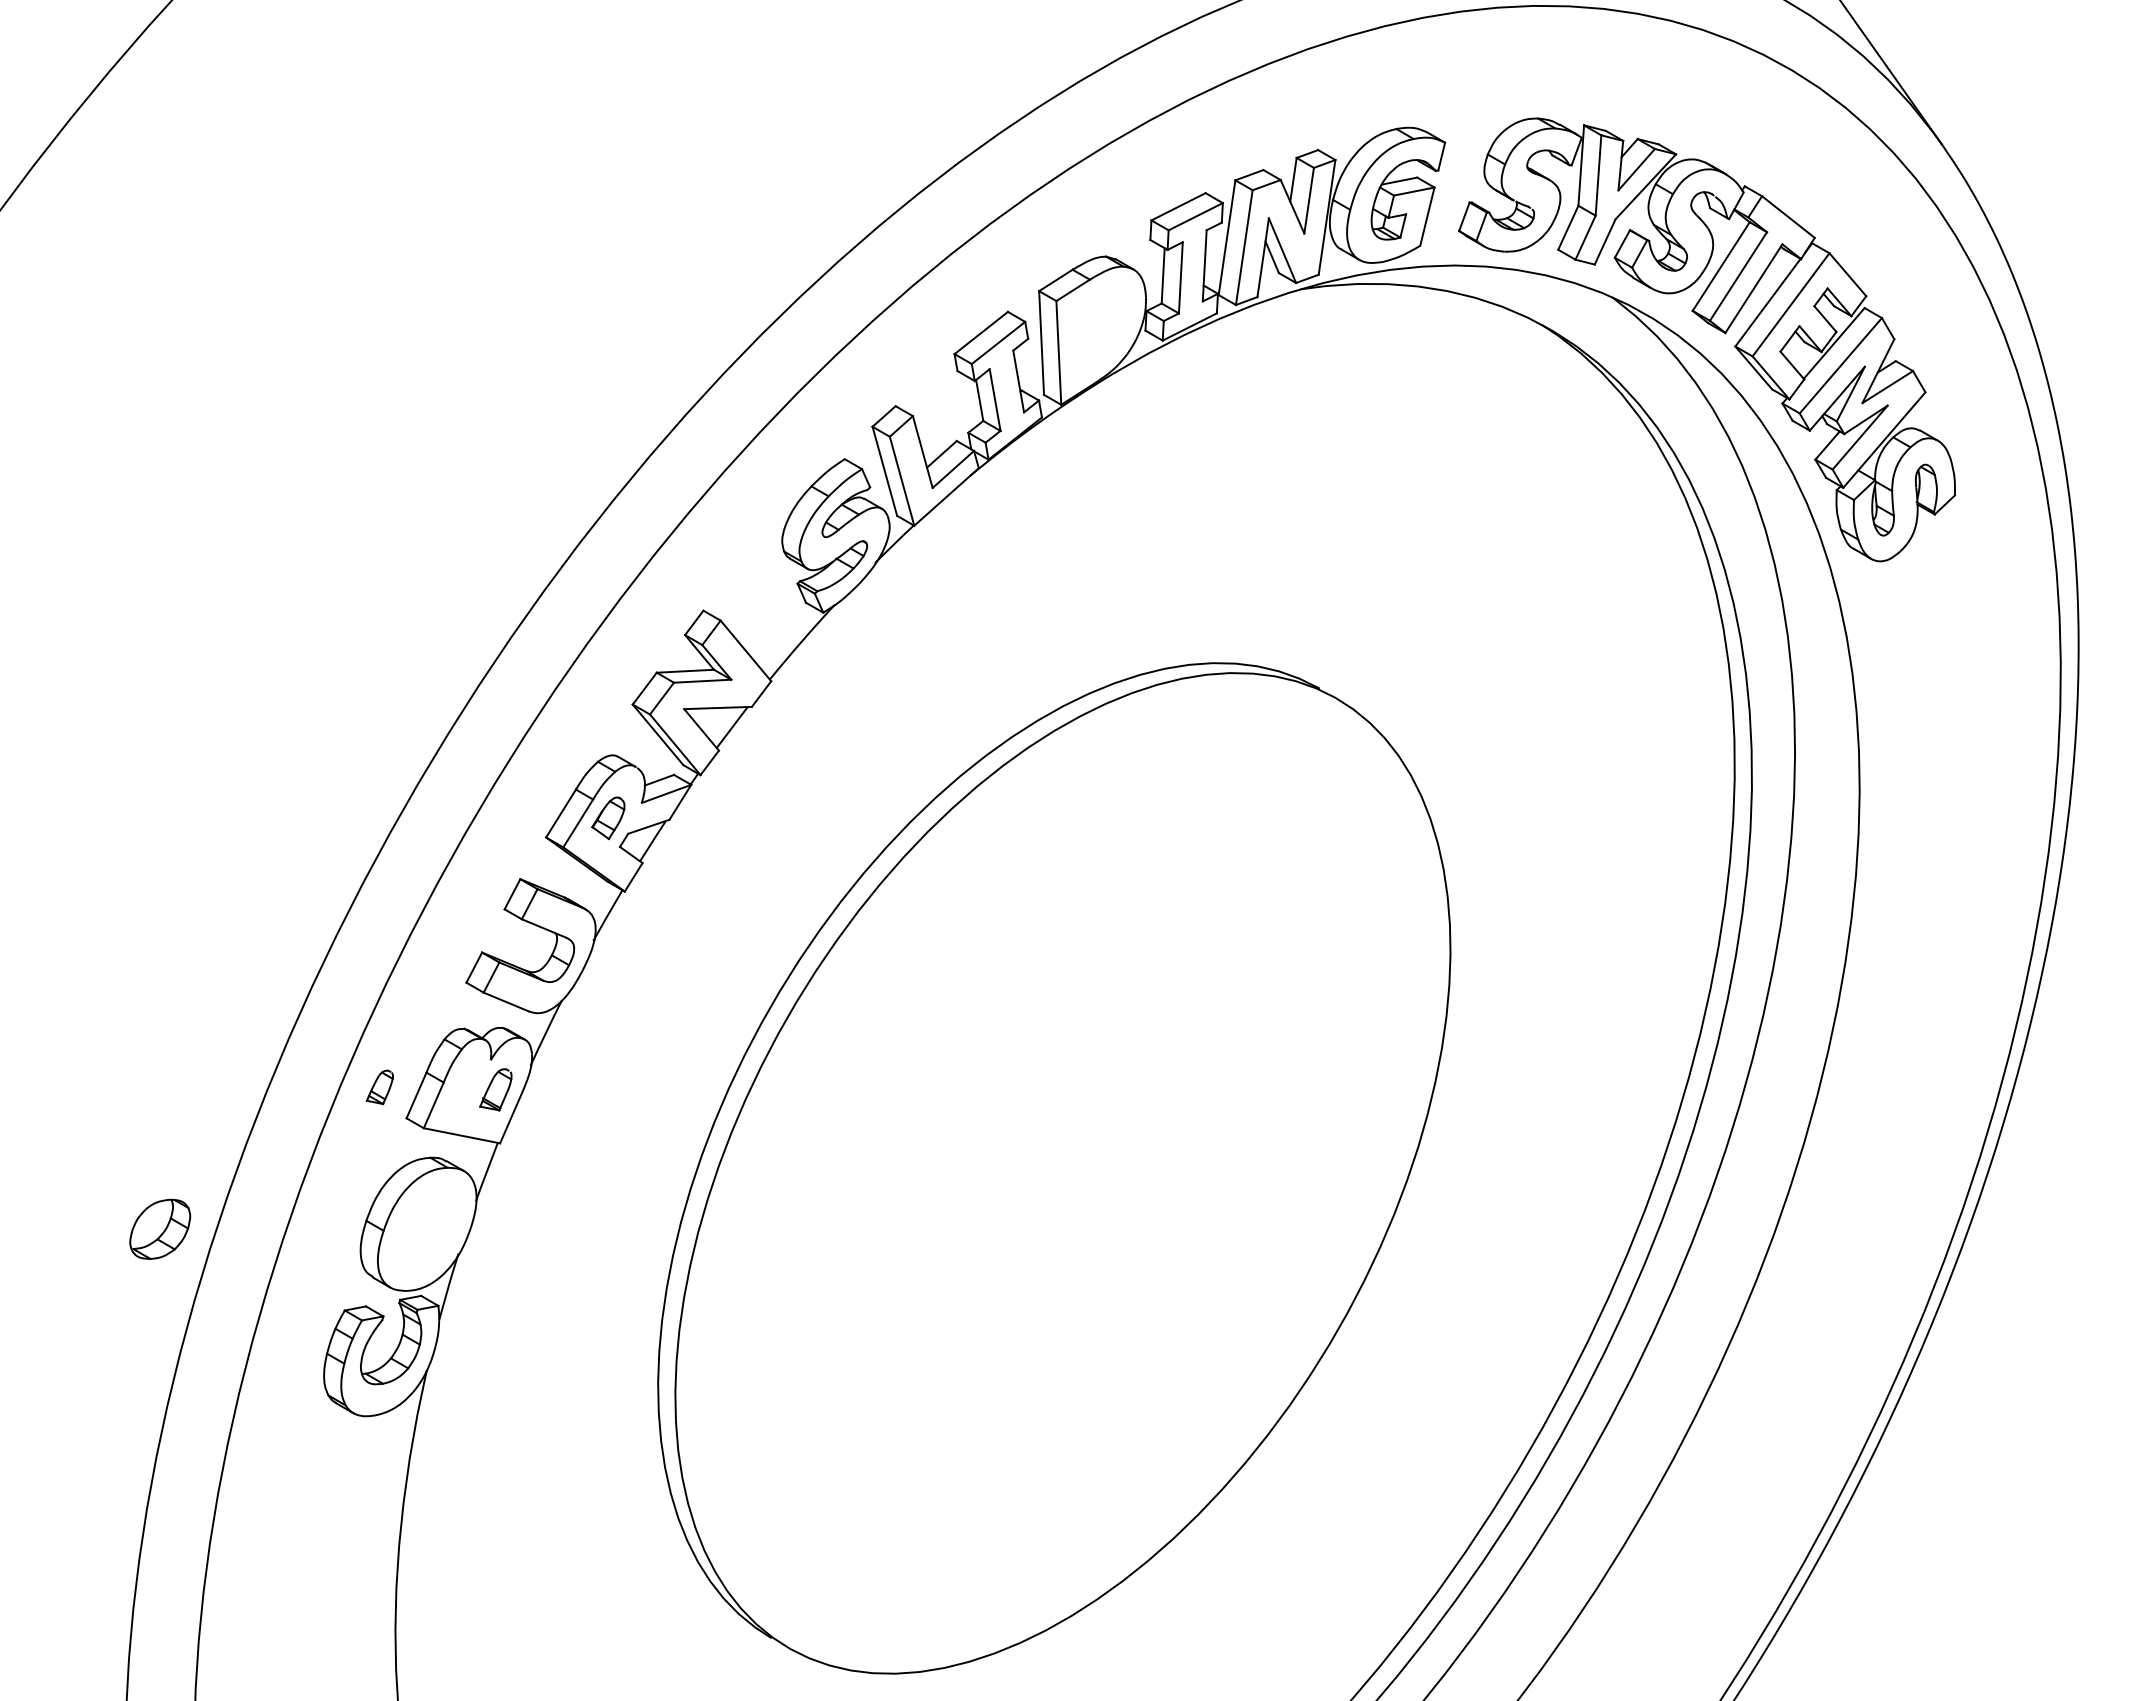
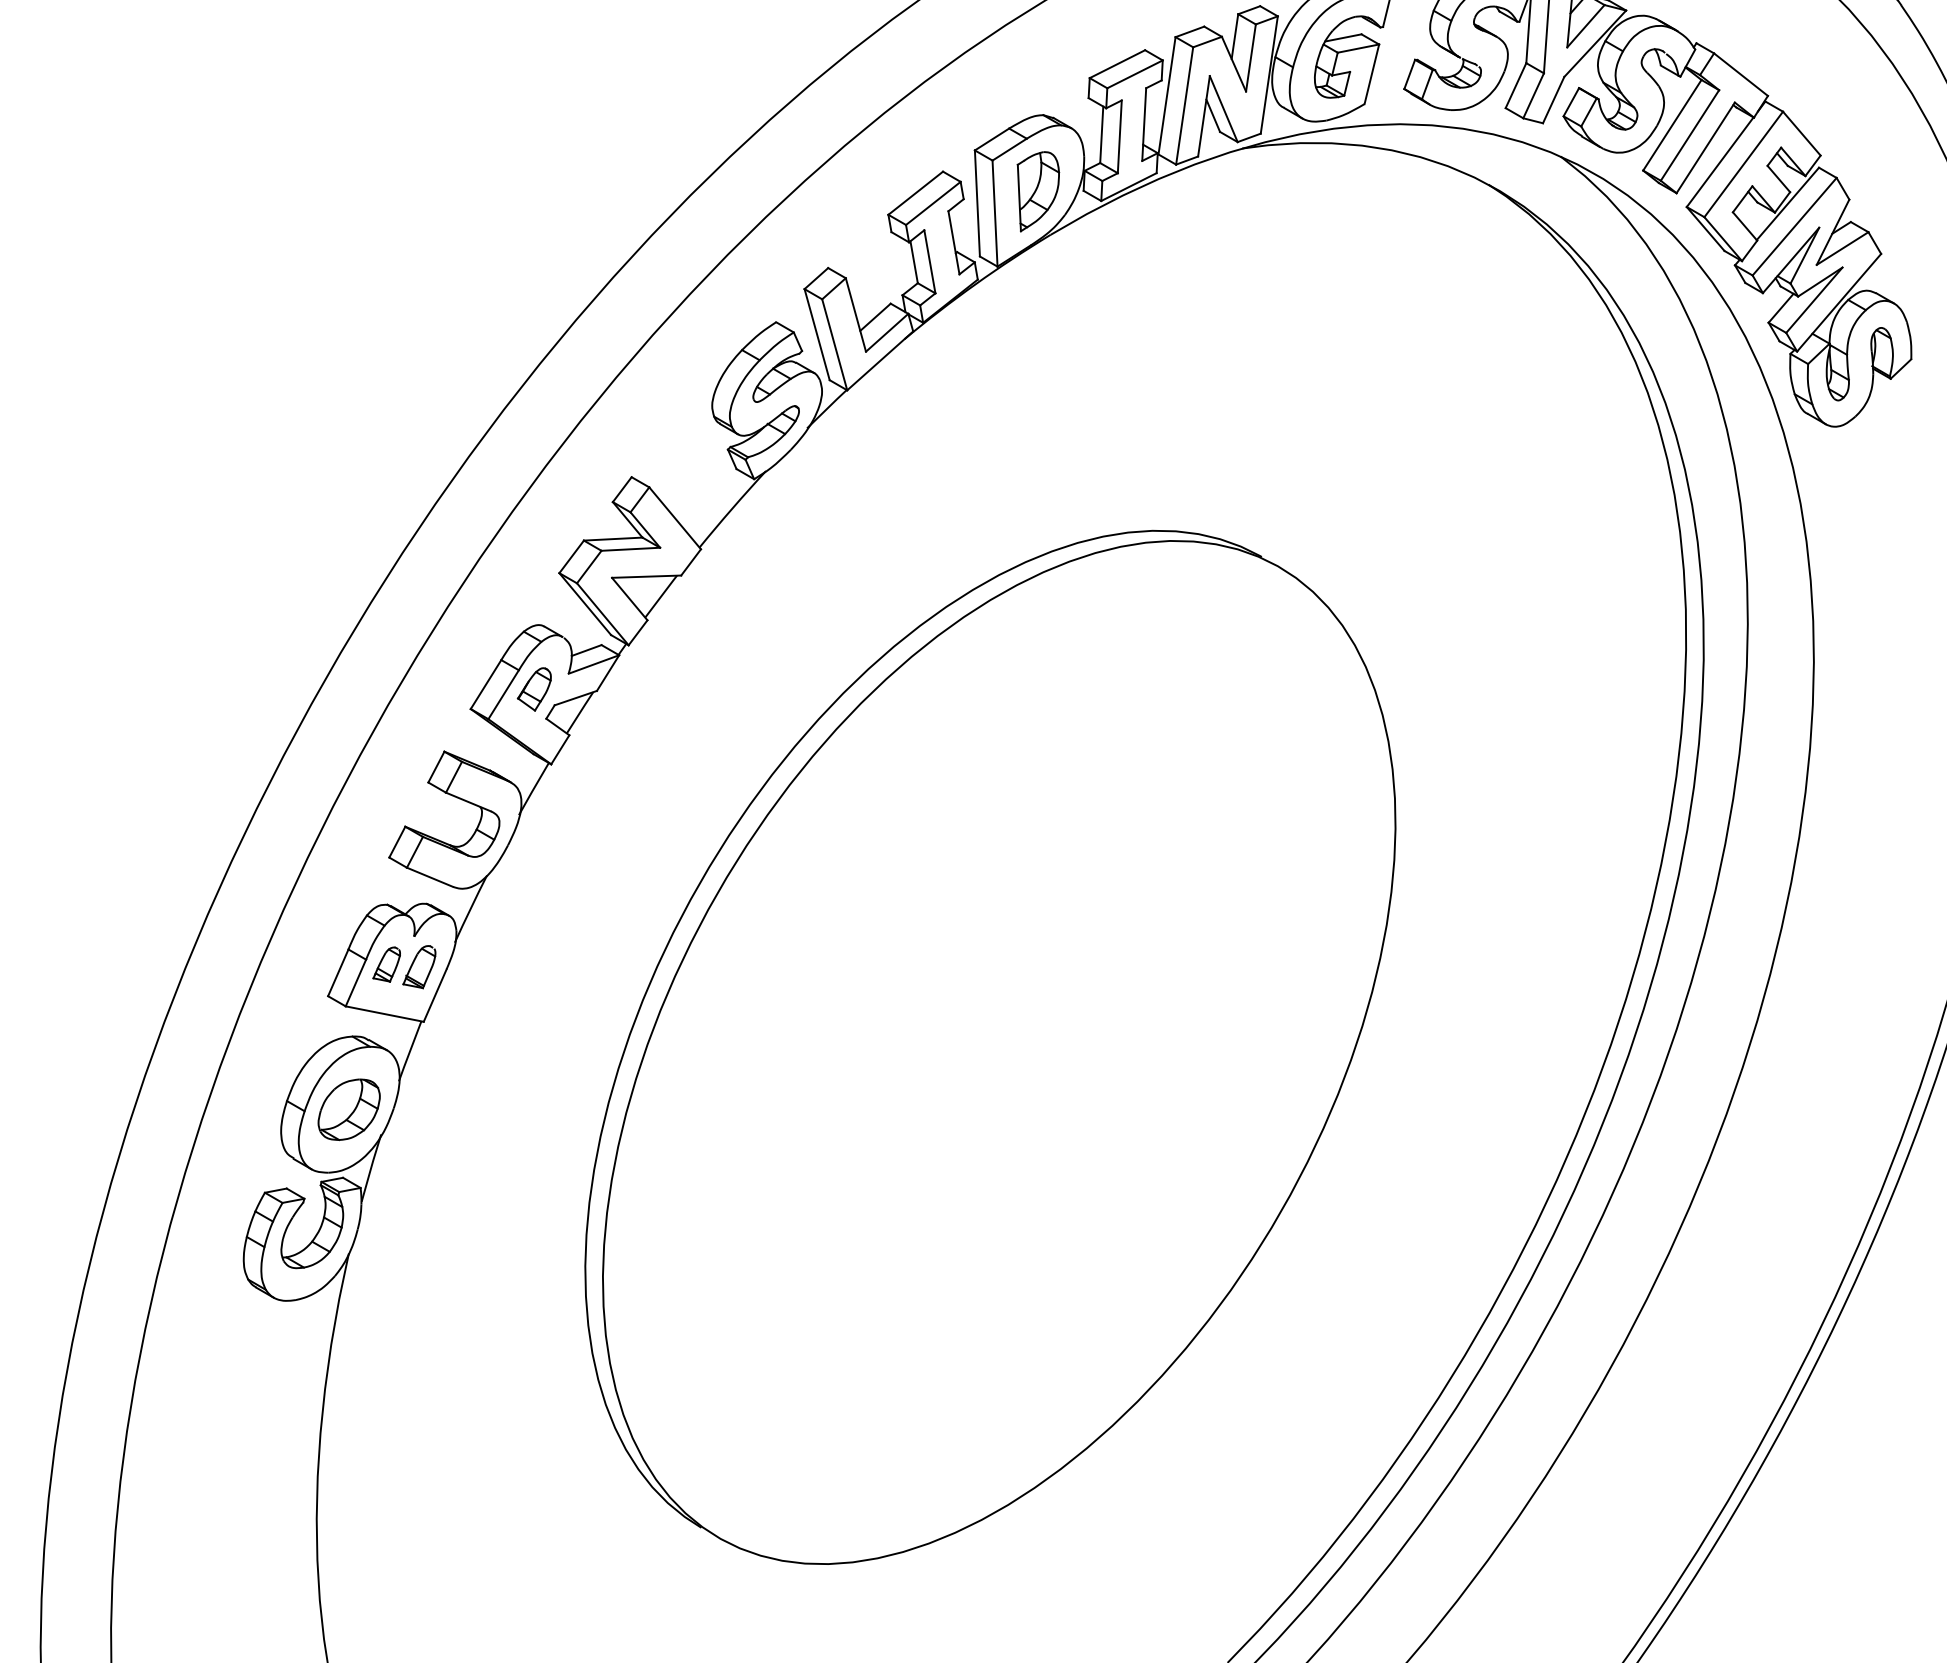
part: (1101, 331) -> (1038, 191), added
part: (379, 1087) -> (386, 964), moved
part: (160, 1228) -> (349, 1108), moved

